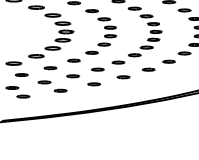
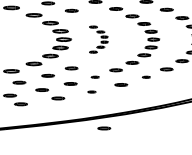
part: (101, 31) -> (99, 39), size x0.6
part: (97, 69) -> (95, 77), size x0.6
part: (148, 69) -> (146, 77), size x0.6
part: (94, 84) -> (92, 92), size x0.6
part: (106, 120) -> (104, 128), added

